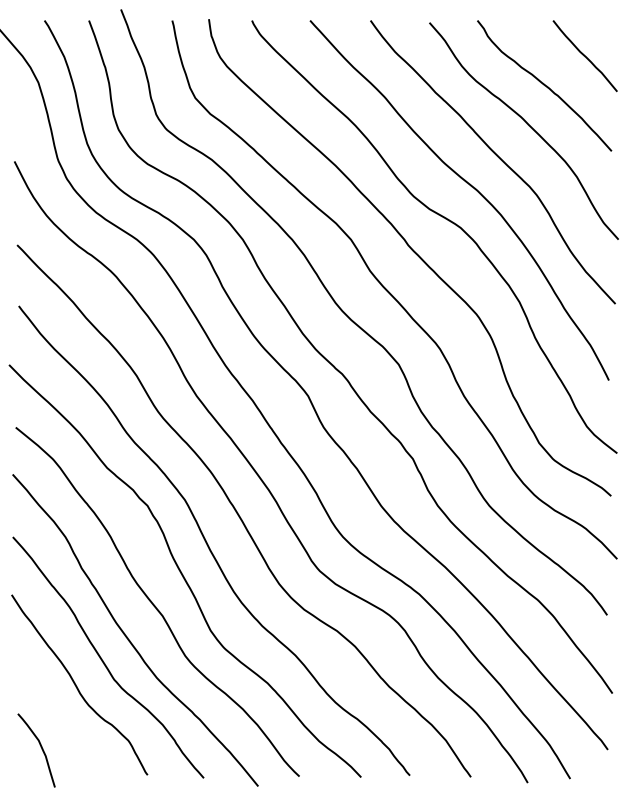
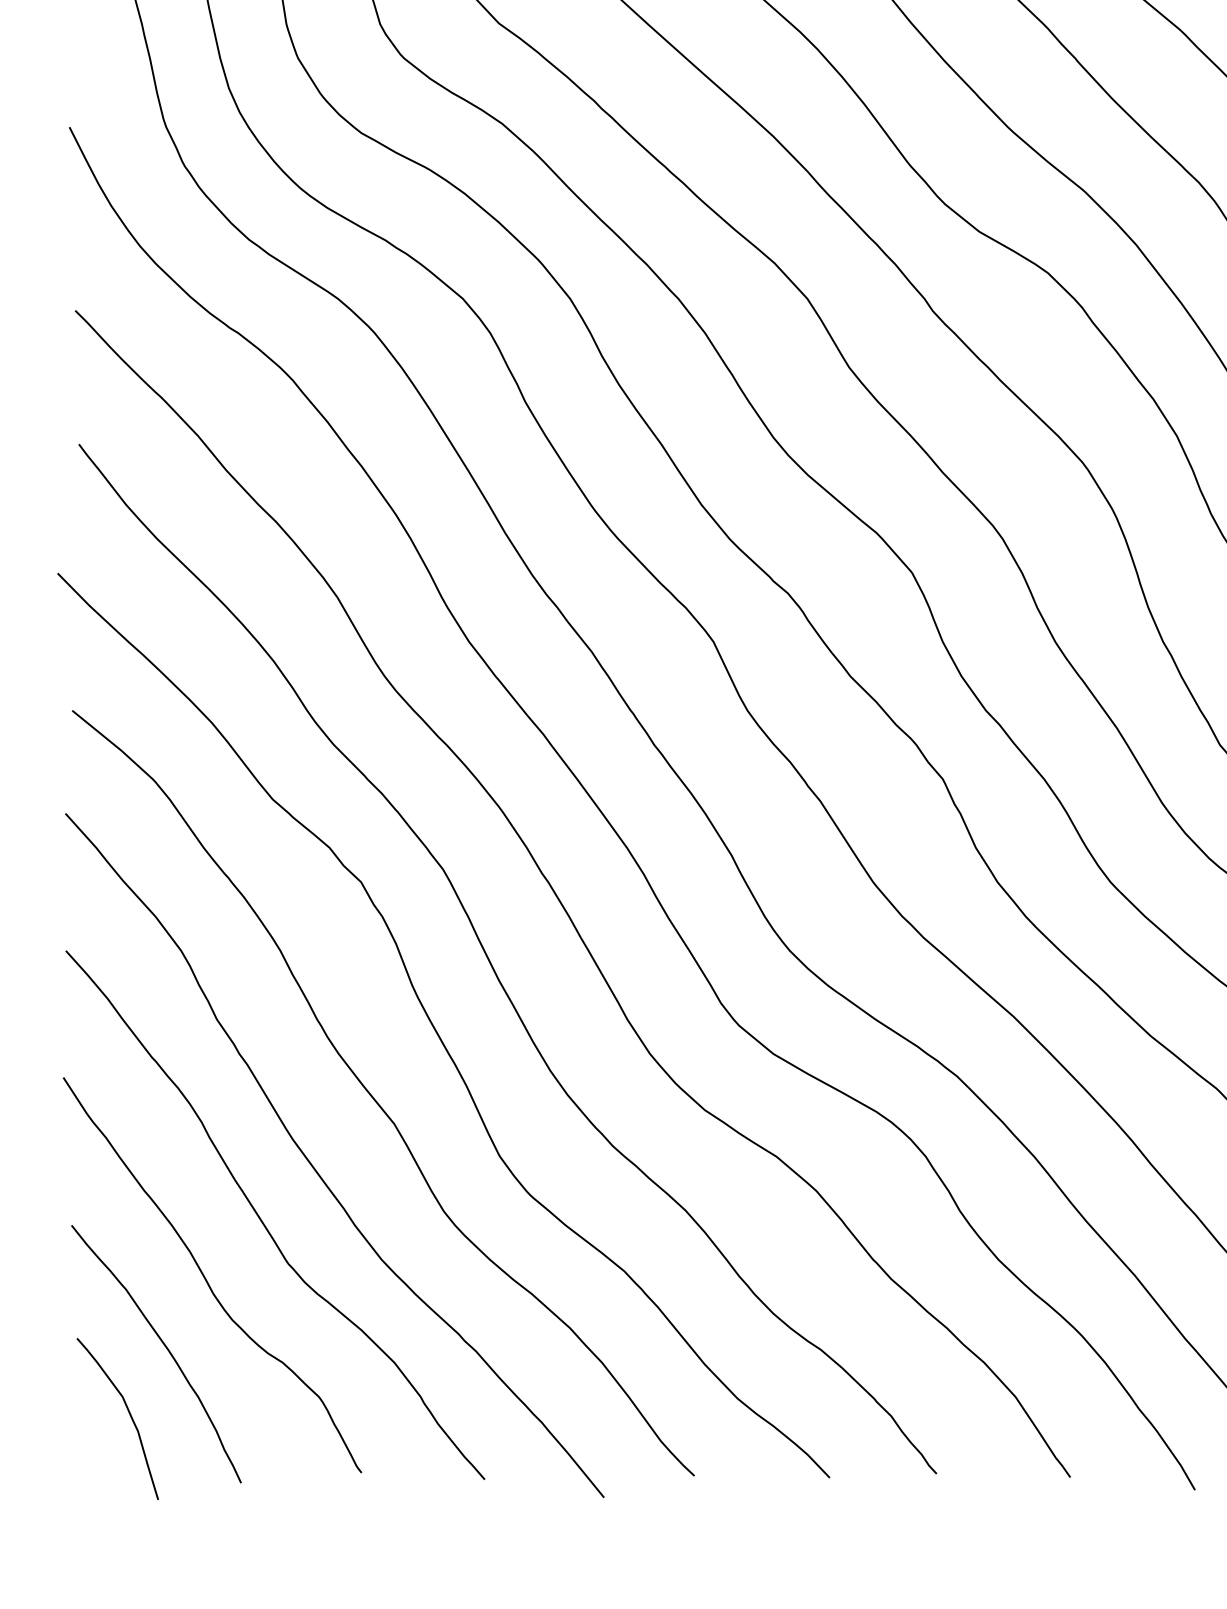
curve: (58, 719) -> (165, 1350), added

